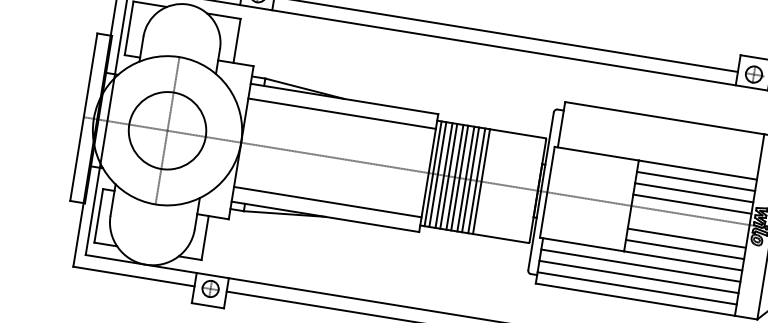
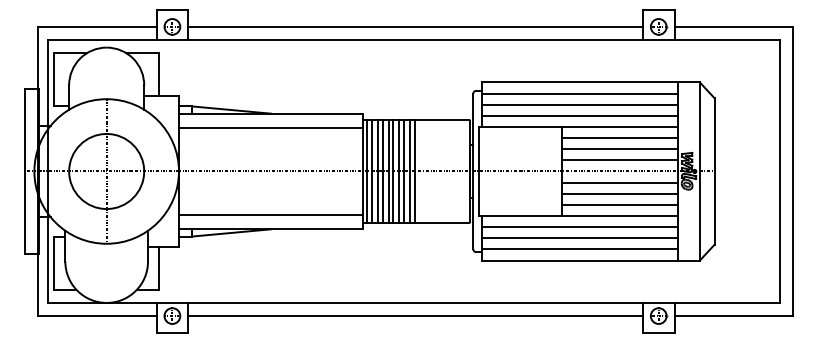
line: (662, 129) -> (579, 93), added
line: (660, 140) -> (579, 104), added
line: (658, 151) -> (579, 115), added
line: (688, 226) -> (619, 182), added

